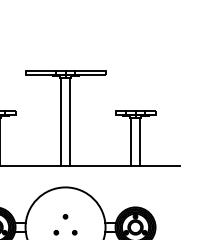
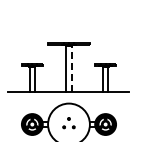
line: (70, 120) -> (71, 68), solid -> dashed

